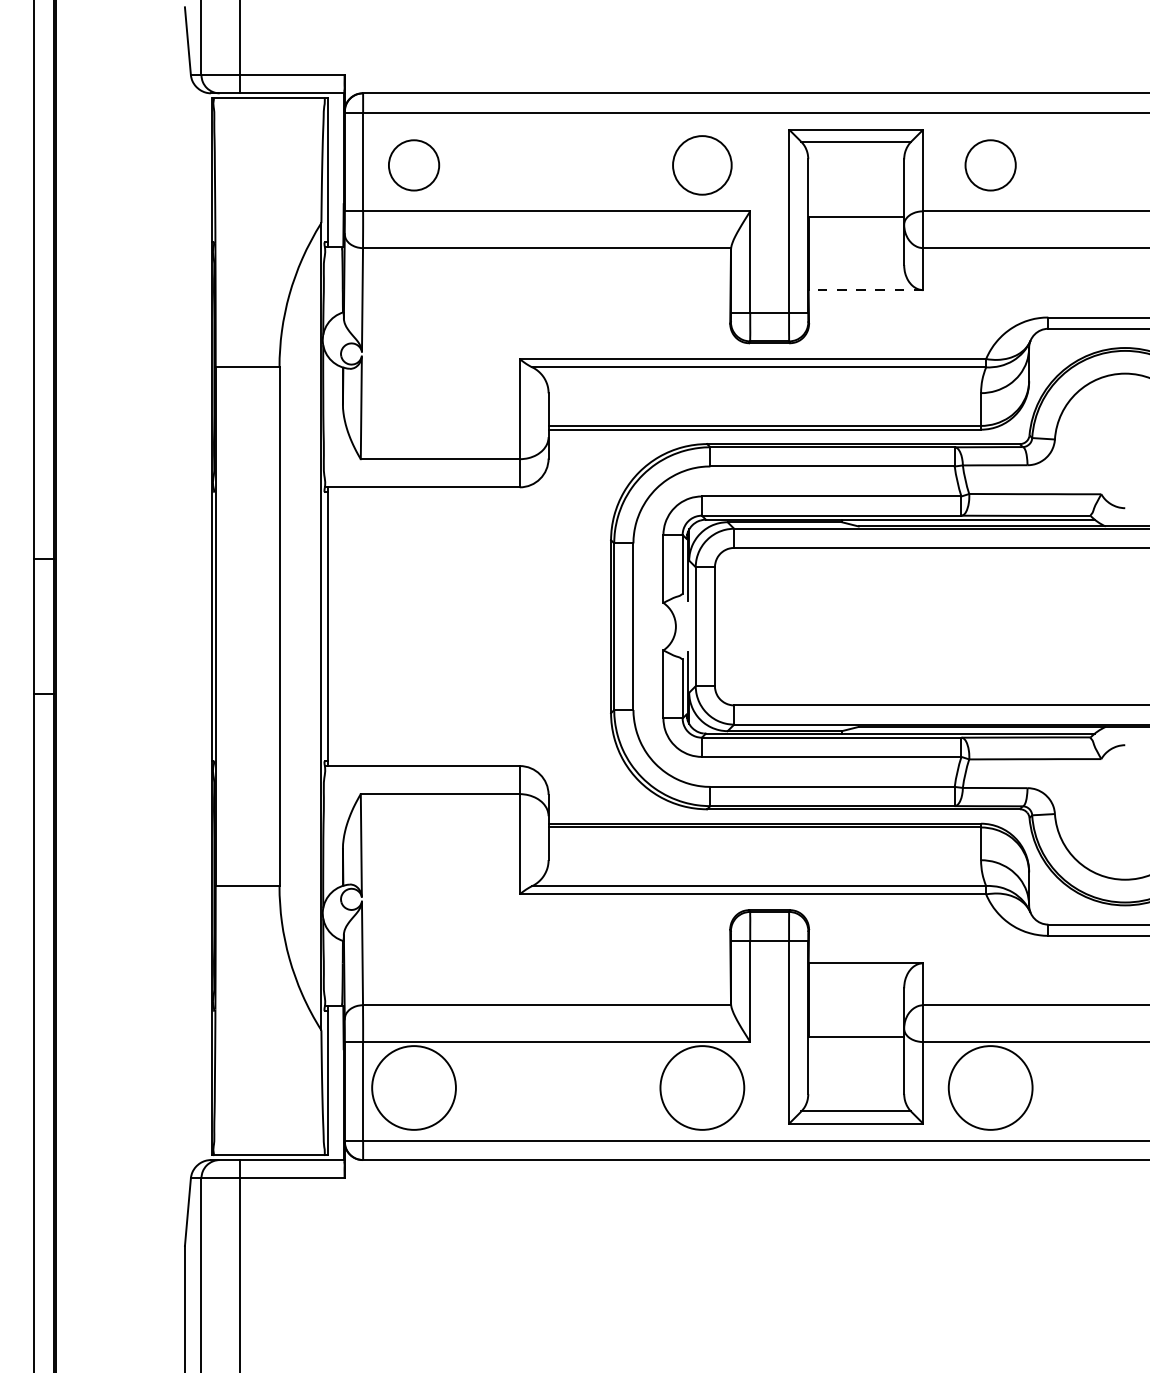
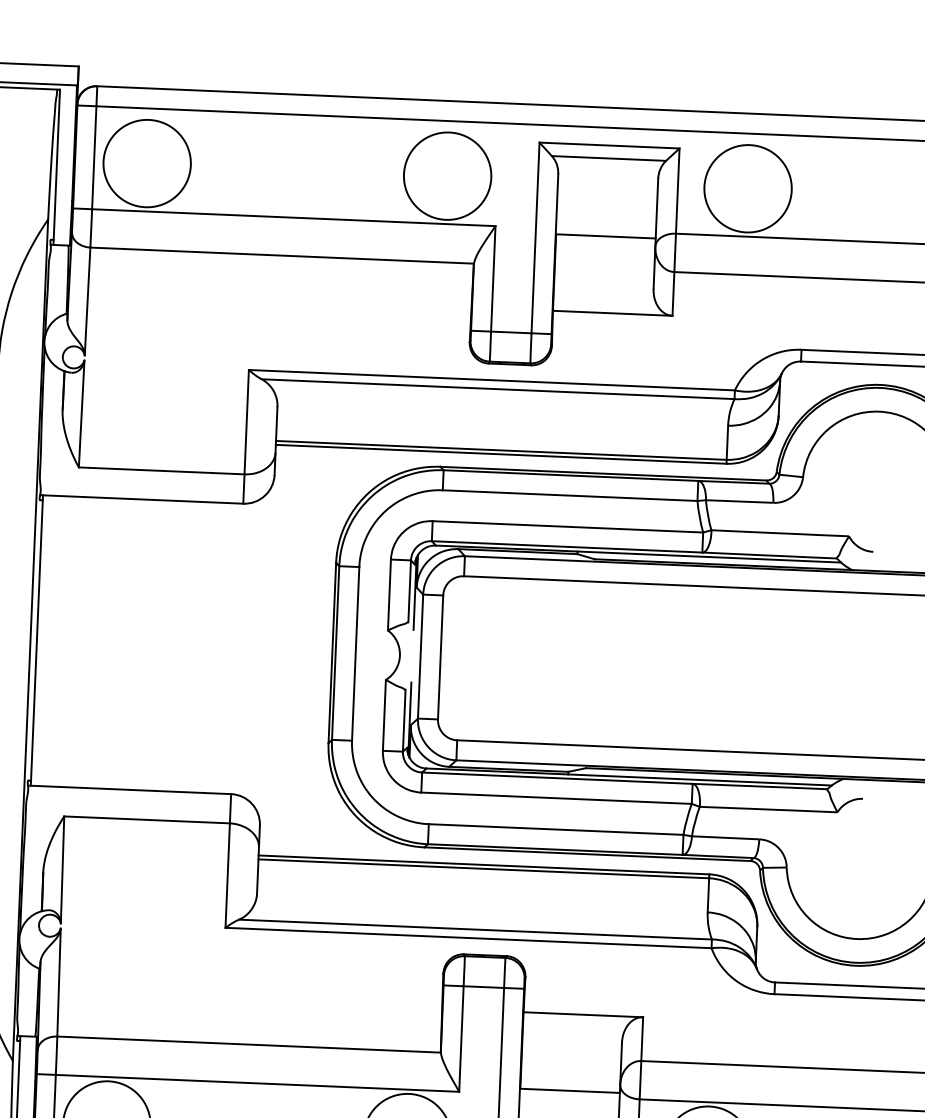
circle: (413, 165) -> (146, 163), size x1.67
circle: (702, 165) -> (447, 176), size x1.43
circle: (990, 165) -> (747, 188), size x1.67
line: (865, 290) -> (612, 313), dashed -> solid

